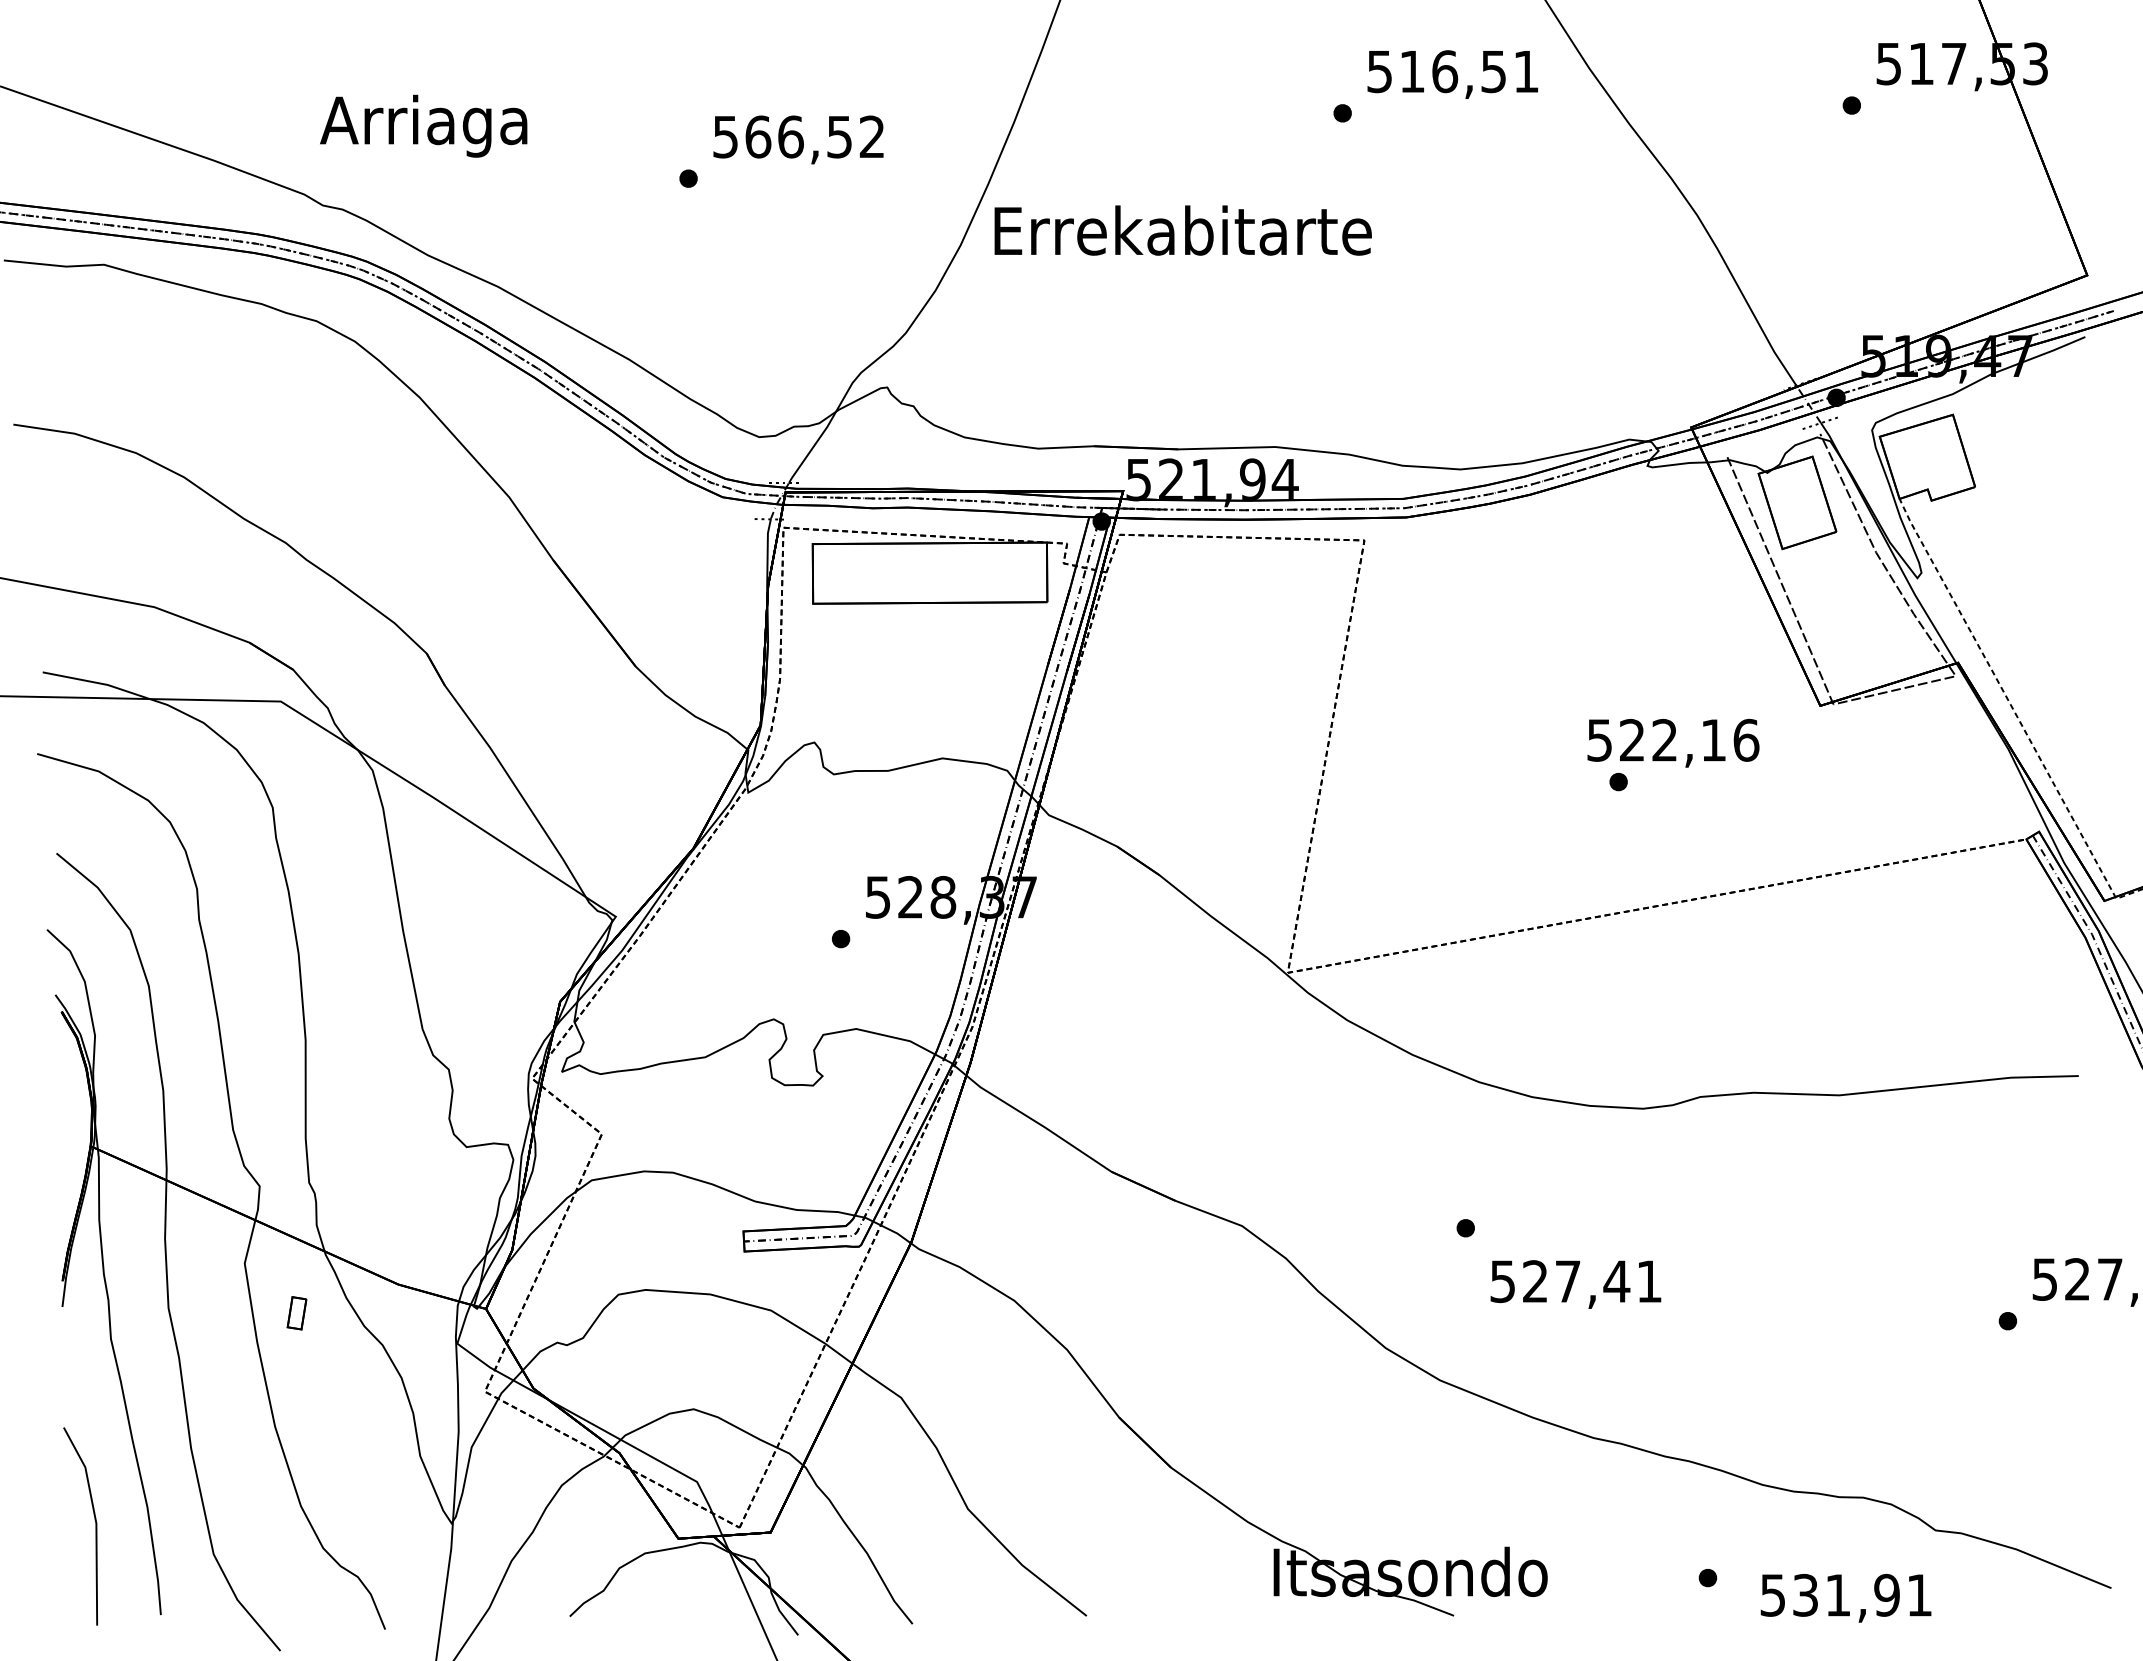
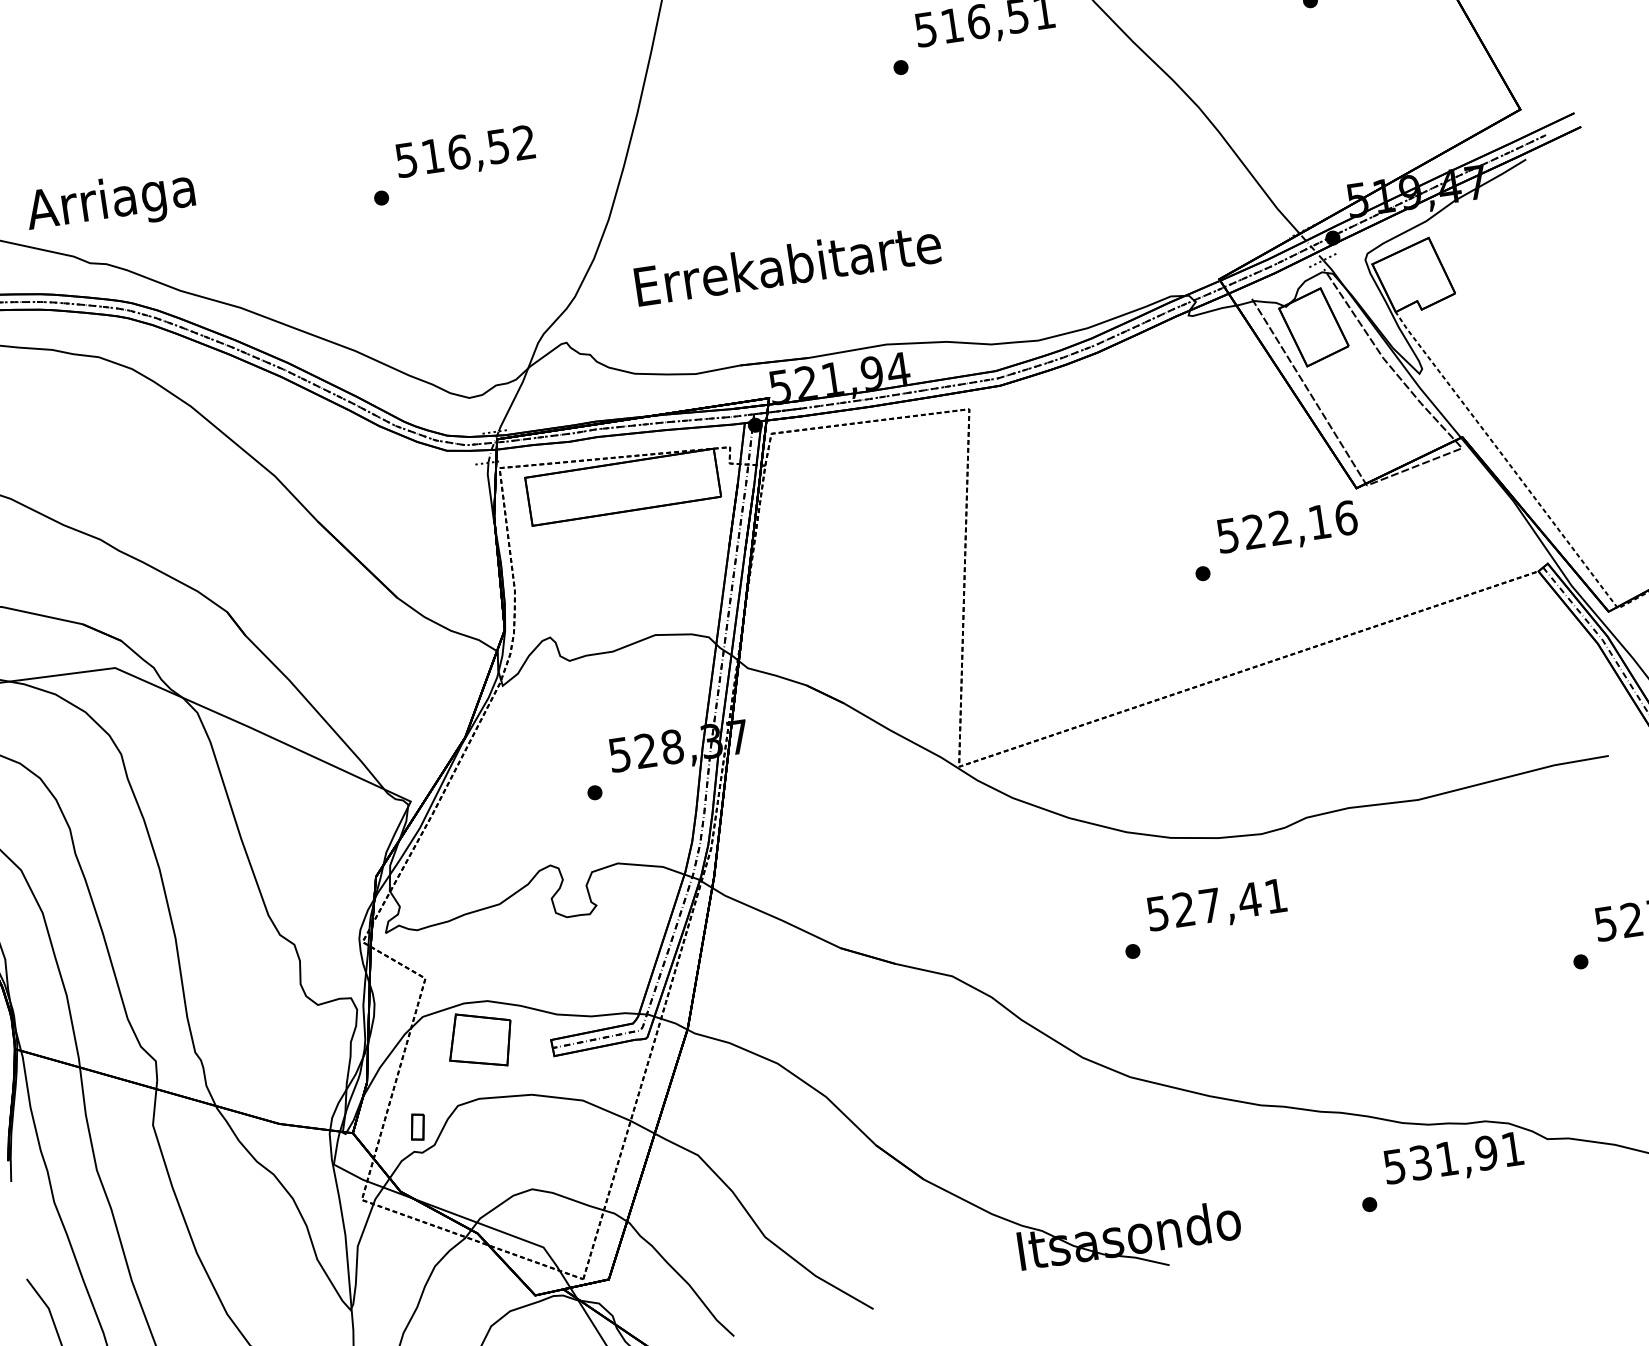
text: (423, 125) -> (110, 202), moved
text: (758, 136) -> (432, 155), 566,52 -> 516,52
text: (1182, 230) -> (787, 264), moved
text: (1673, 743) -> (1287, 529), moved
part: (657, 1218) -> (480, 1039), added
text: (1575, 1284) -> (1216, 907), moved
part: (296, 1313) -> (417, 1127), moved
text: (1845, 1598) -> (1453, 1160), moved

